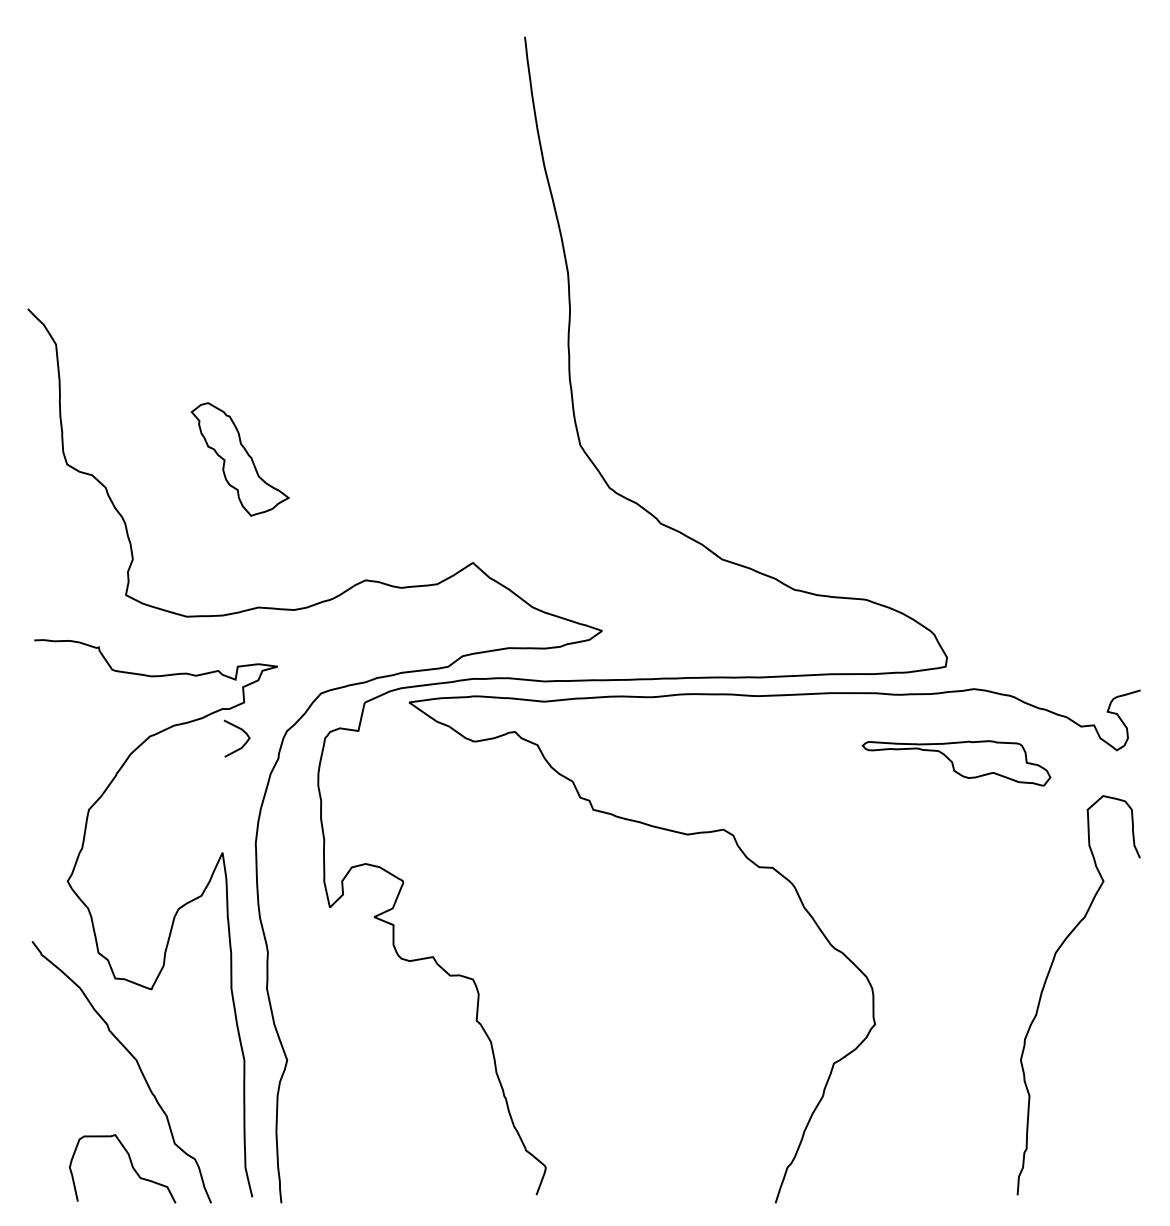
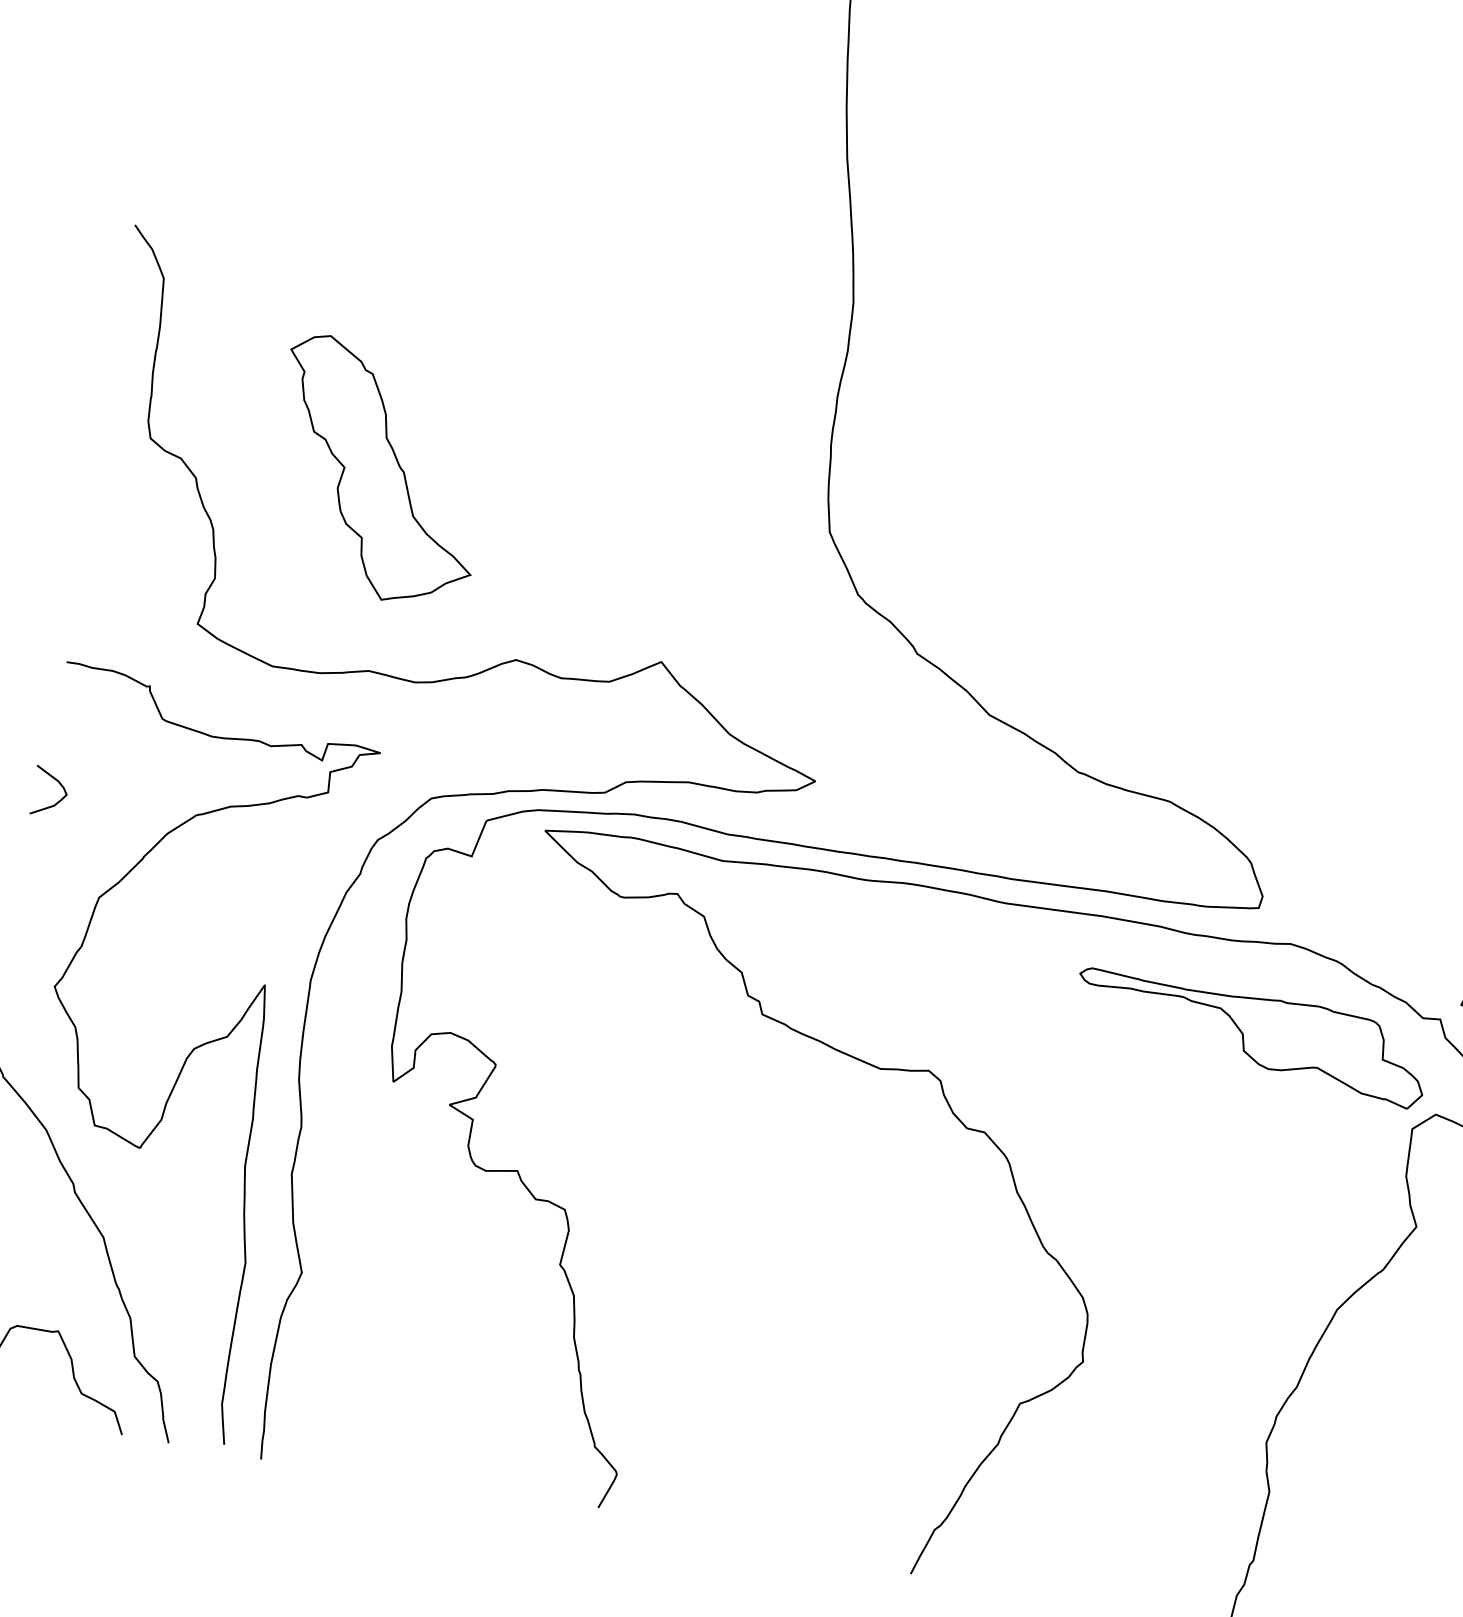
part: (240, 459) -> (379, 472), size x1.67
curve: (242, 731) -> (58, 784), moved
part: (956, 763) -> (1250, 1037), size x1.43

